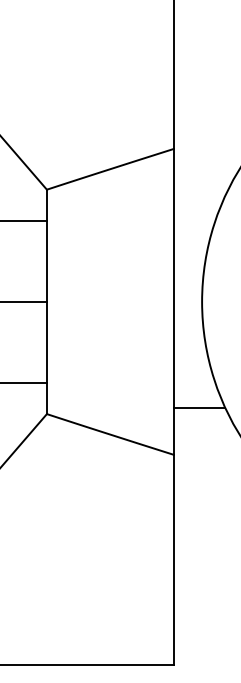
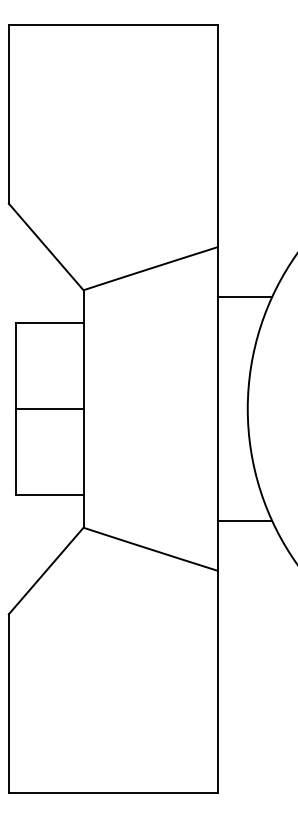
line: (199, 196) -> (244, 297), added

